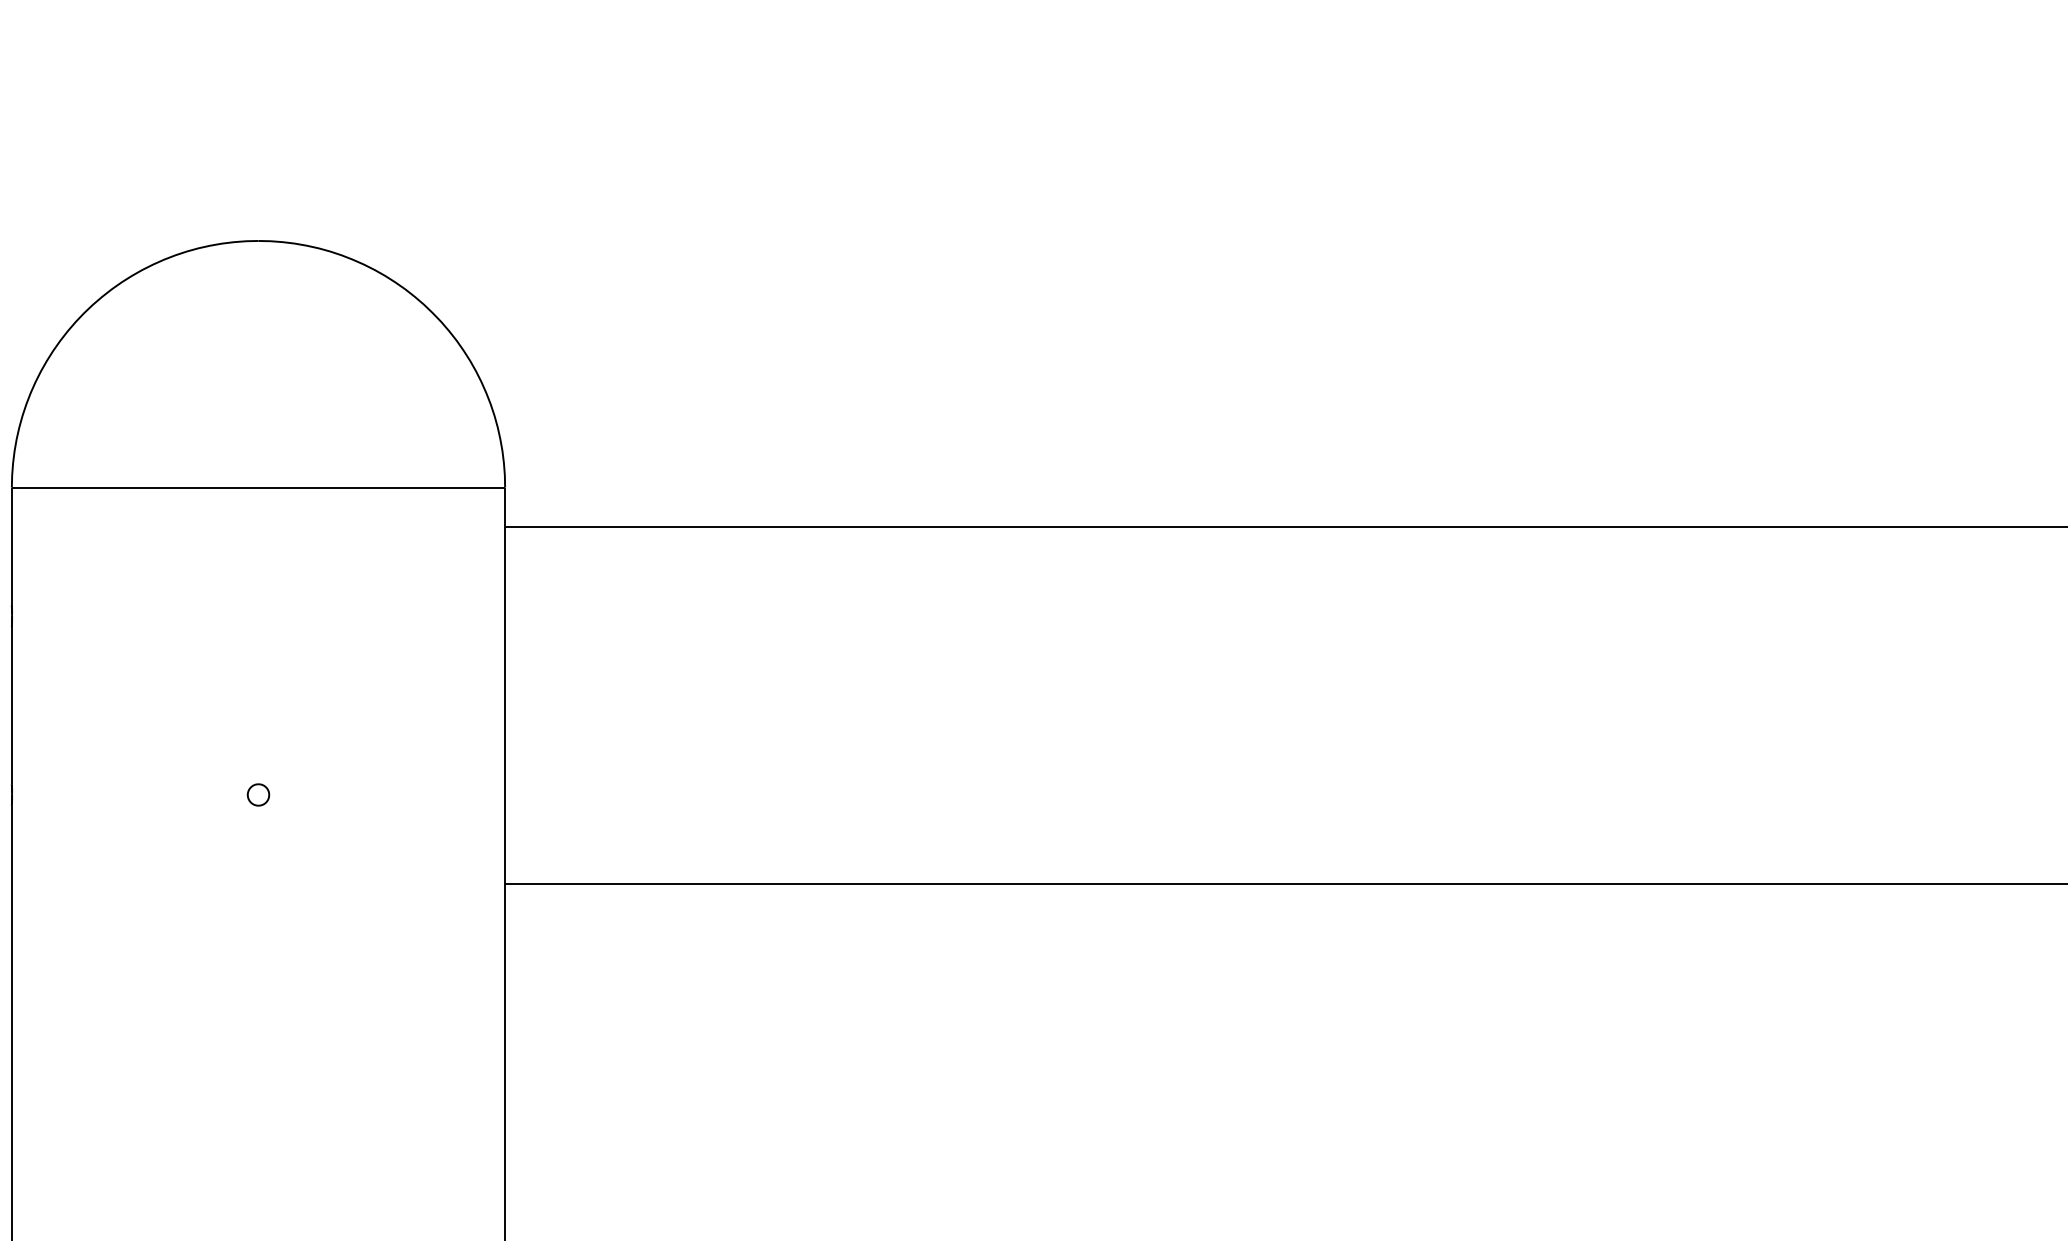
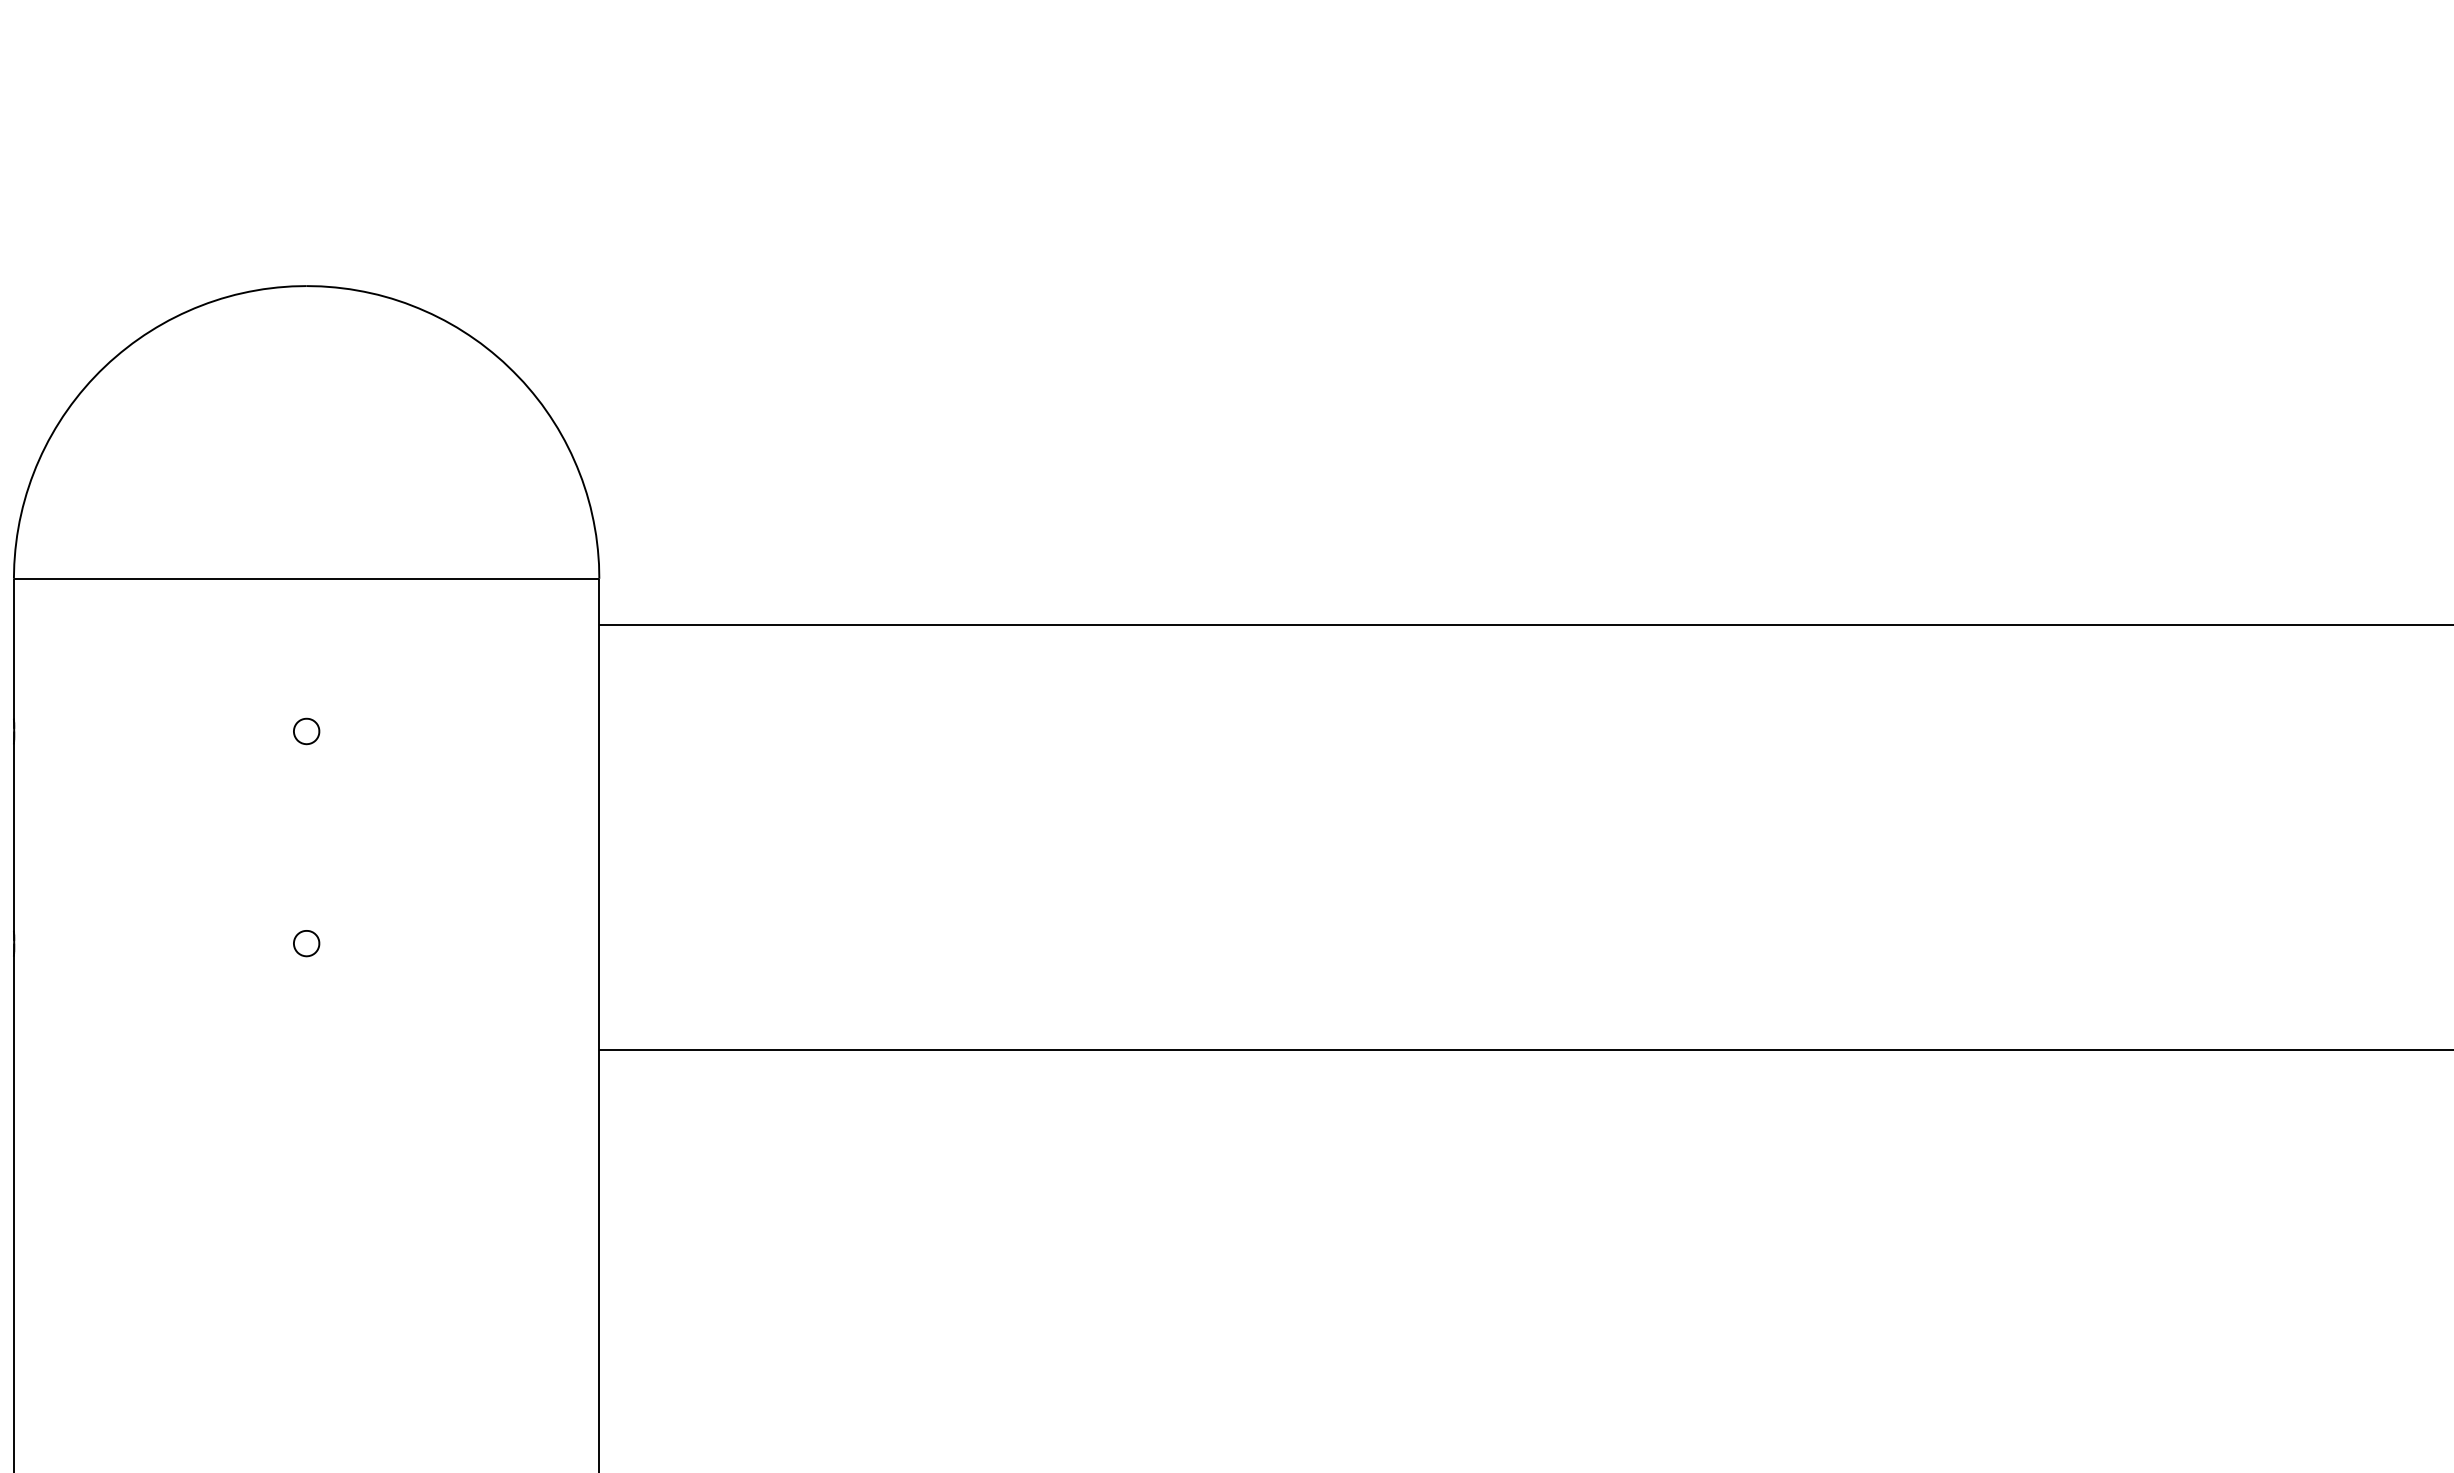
part: (258, 616) -> (306, 731), added

